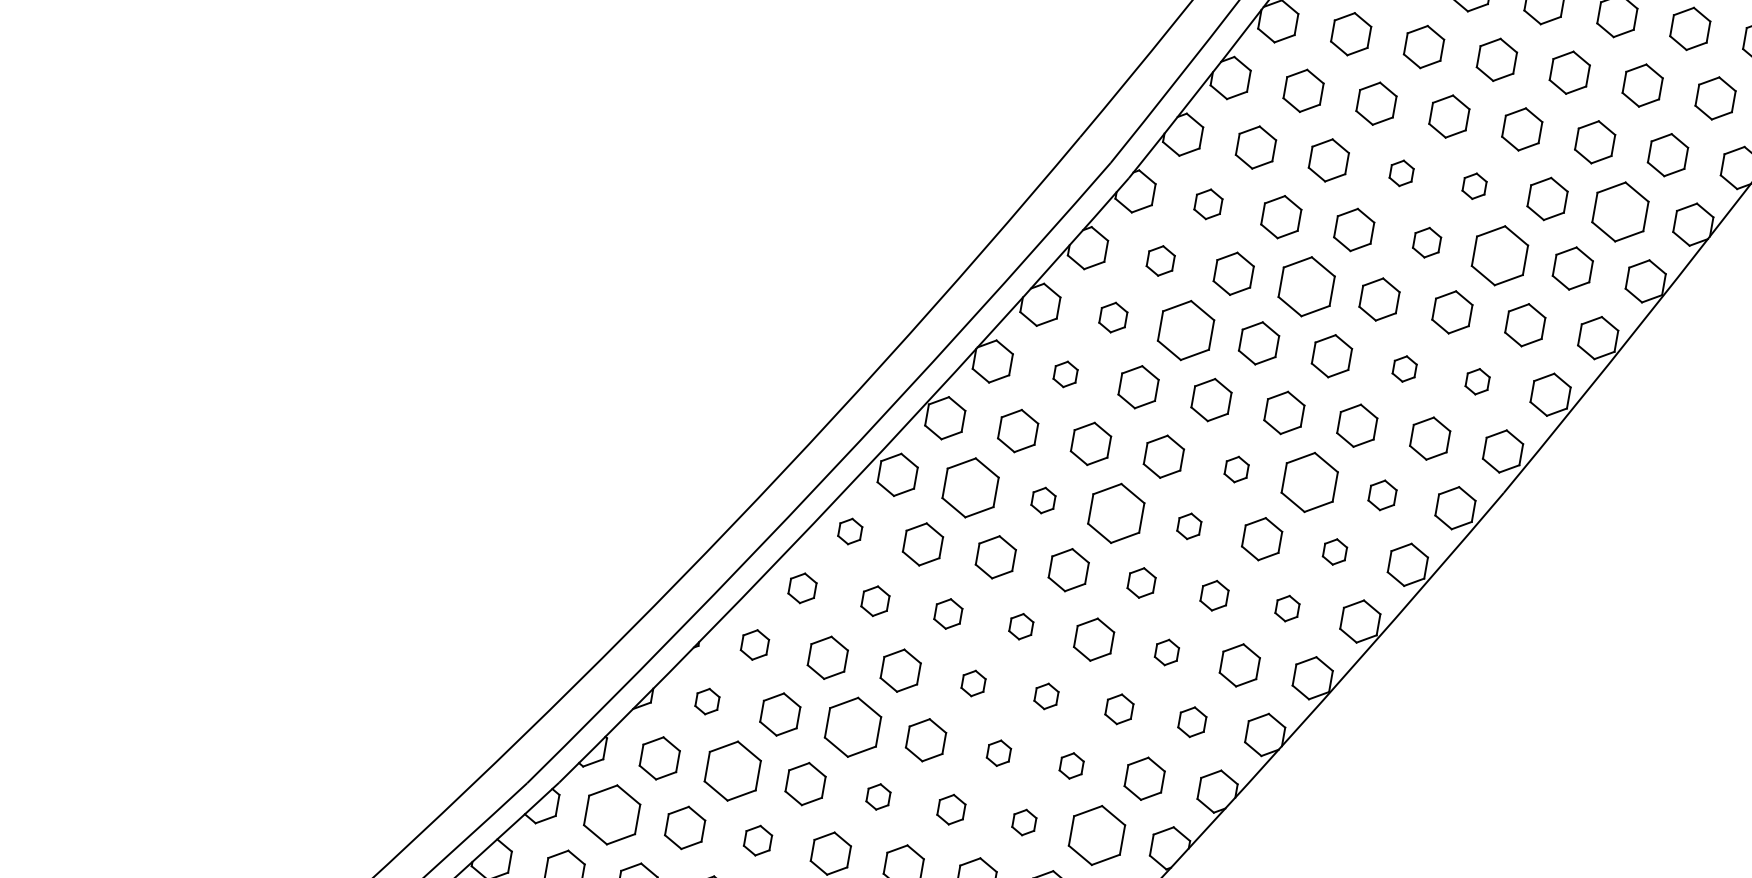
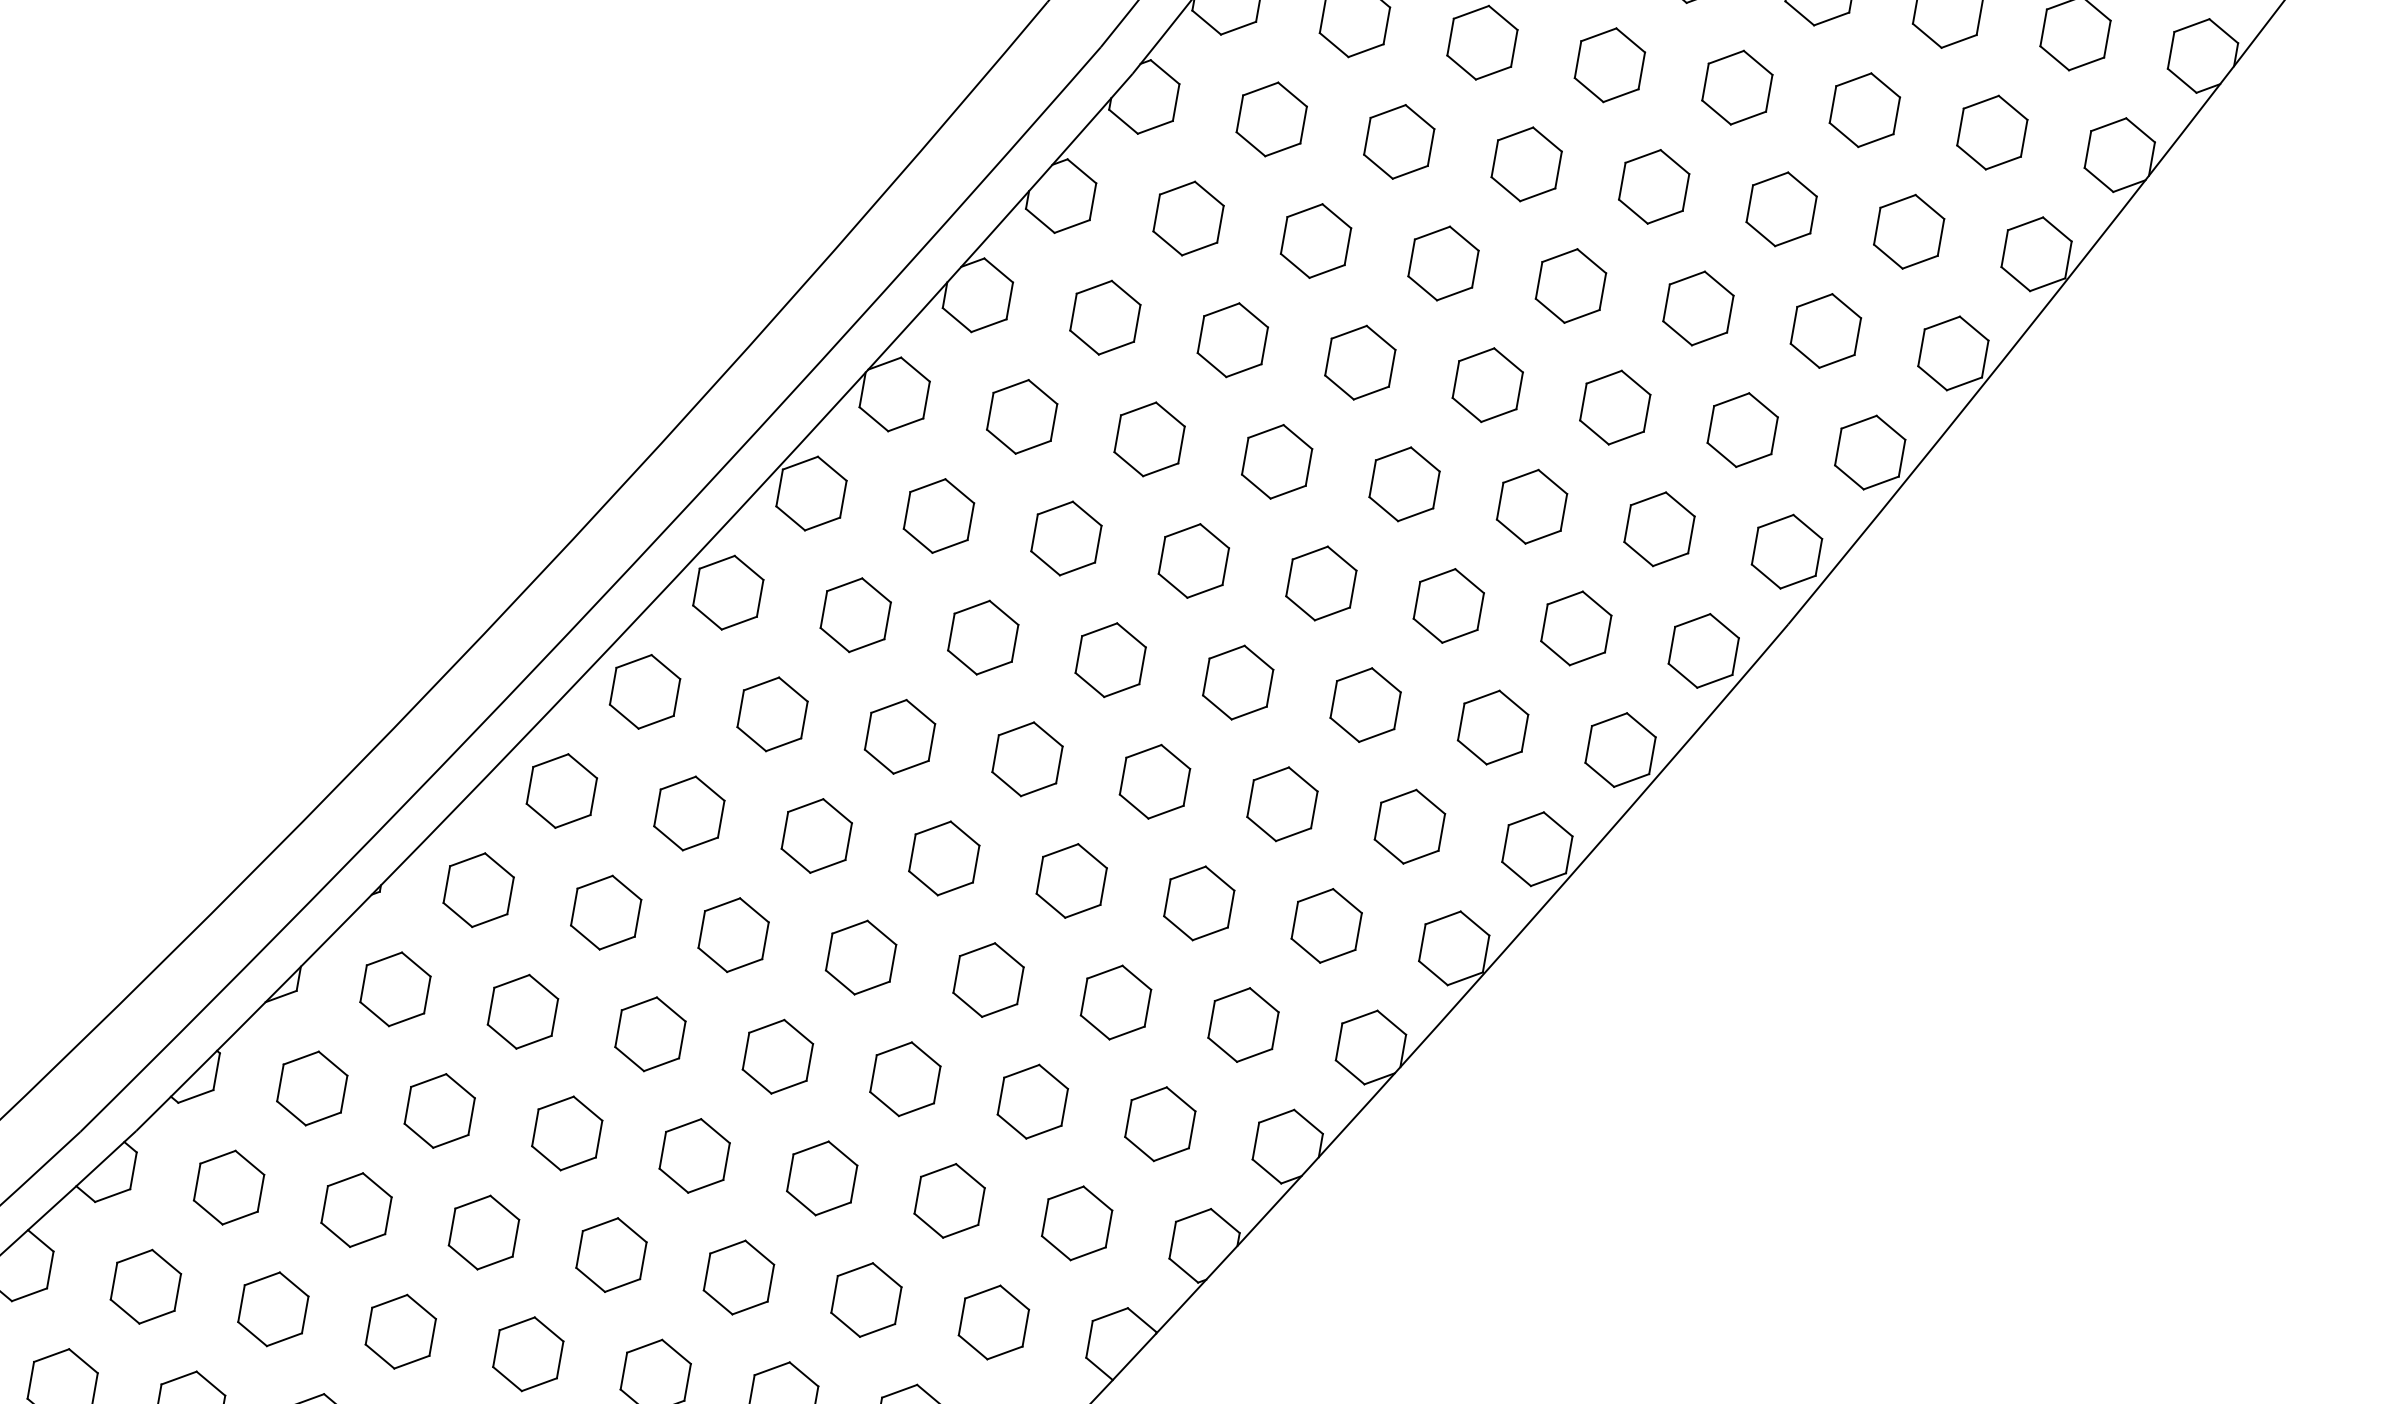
part: (1401, 173) -> (1609, 65), size x1.67
part: (1474, 186) -> (1737, 88), size x1.67
part: (1208, 204) -> (1271, 119), size x1.43
part: (1620, 211) -> (1992, 132), size x0.71
part: (1426, 242) -> (1653, 186), size x1.43
part: (1499, 255) -> (1780, 209), size x0.71
part: (1160, 260) -> (1187, 217), size x1.43
part: (1306, 286) -> (1443, 263), size x0.71
part: (1113, 317) -> (1105, 317), size x1.43
part: (1186, 330) -> (1233, 340), size x0.71
part: (1404, 368) -> (1614, 406), size x1.67
part: (1065, 374) -> (1021, 417), size x1.67
part: (1477, 381) -> (1742, 429), size x1.67
part: (1236, 469) -> (1320, 583), size x1.67
part: (1309, 482) -> (1448, 606), size x0.71
part: (970, 487) -> (855, 614), size x0.71
part: (1382, 495) -> (1576, 628), size x1.43
part: (1043, 500) -> (983, 637), size x1.67
part: (1116, 513) -> (1110, 660), size x0.71
part: (1189, 526) -> (1238, 682), size x1.67
part: (850, 531) -> (645, 691), size x1.67
part: (1334, 551) -> (1492, 726), size x1.67
part: (1141, 582) -> (1154, 780), size x1.43
part: (802, 588) -> (561, 791), size x1.43
part: (1214, 595) -> (1282, 803), size x1.43
part: (875, 601) -> (689, 814), size x1.43
part: (1287, 608) -> (1410, 826), size x1.67
part: (948, 613) -> (817, 835), size x1.43
part: (1021, 626) -> (944, 857), size x1.67
part: (754, 644) -> (477, 889), size x1.43
part: (1166, 652) -> (1198, 903), size x1.67
part: (973, 683) -> (860, 957), size x1.67
part: (1046, 696) -> (988, 980), size x1.67
part: (707, 701) -> (395, 989), size x1.67
part: (1119, 709) -> (1116, 1003), size x1.43
part: (1192, 722) -> (1243, 1025), size x1.43
part: (853, 727) -> (651, 1034), size x0.71
part: (998, 753) -> (904, 1079), size x1.67
part: (1071, 765) -> (1032, 1100), size x1.67
part: (732, 771) -> (439, 1111), size x0.71
part: (878, 796) -> (694, 1155), size x1.67
part: (951, 809) -> (822, 1177), size x1.43
part: (612, 815) -> (229, 1188), size x0.71
part: (1024, 822) -> (950, 1200), size x1.67
part: (1097, 835) -> (1077, 1223), size x0.71
part: (757, 840) -> (483, 1232), size x1.43

